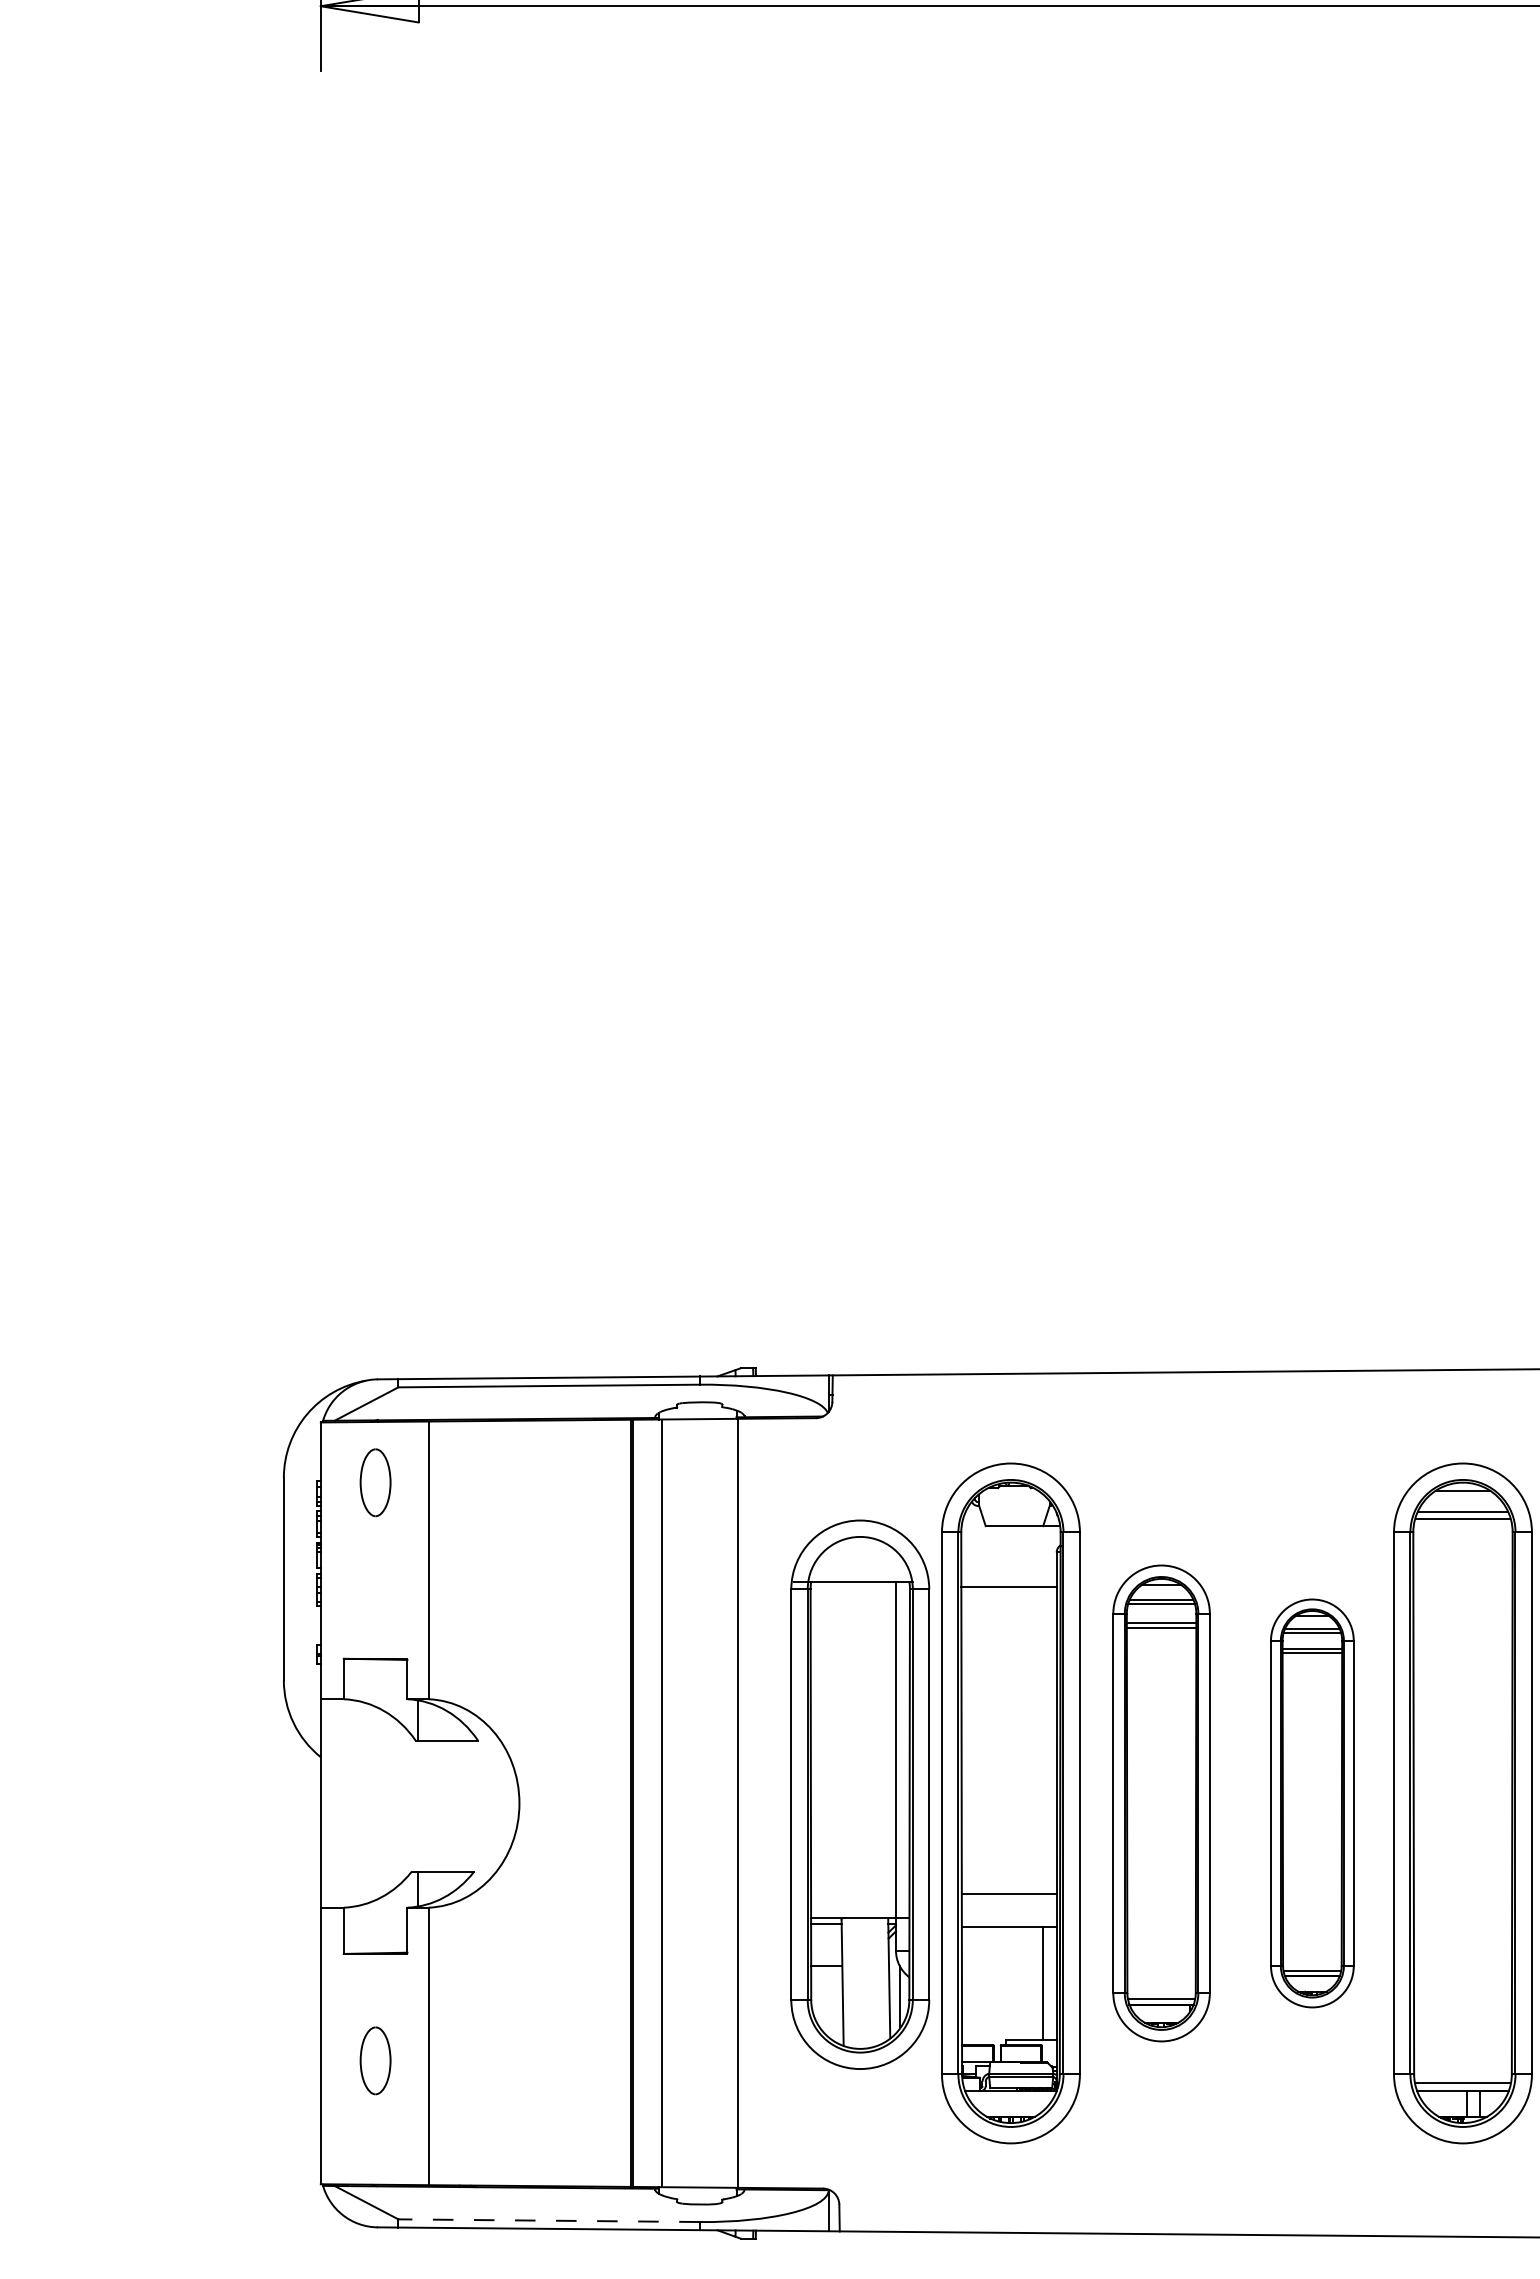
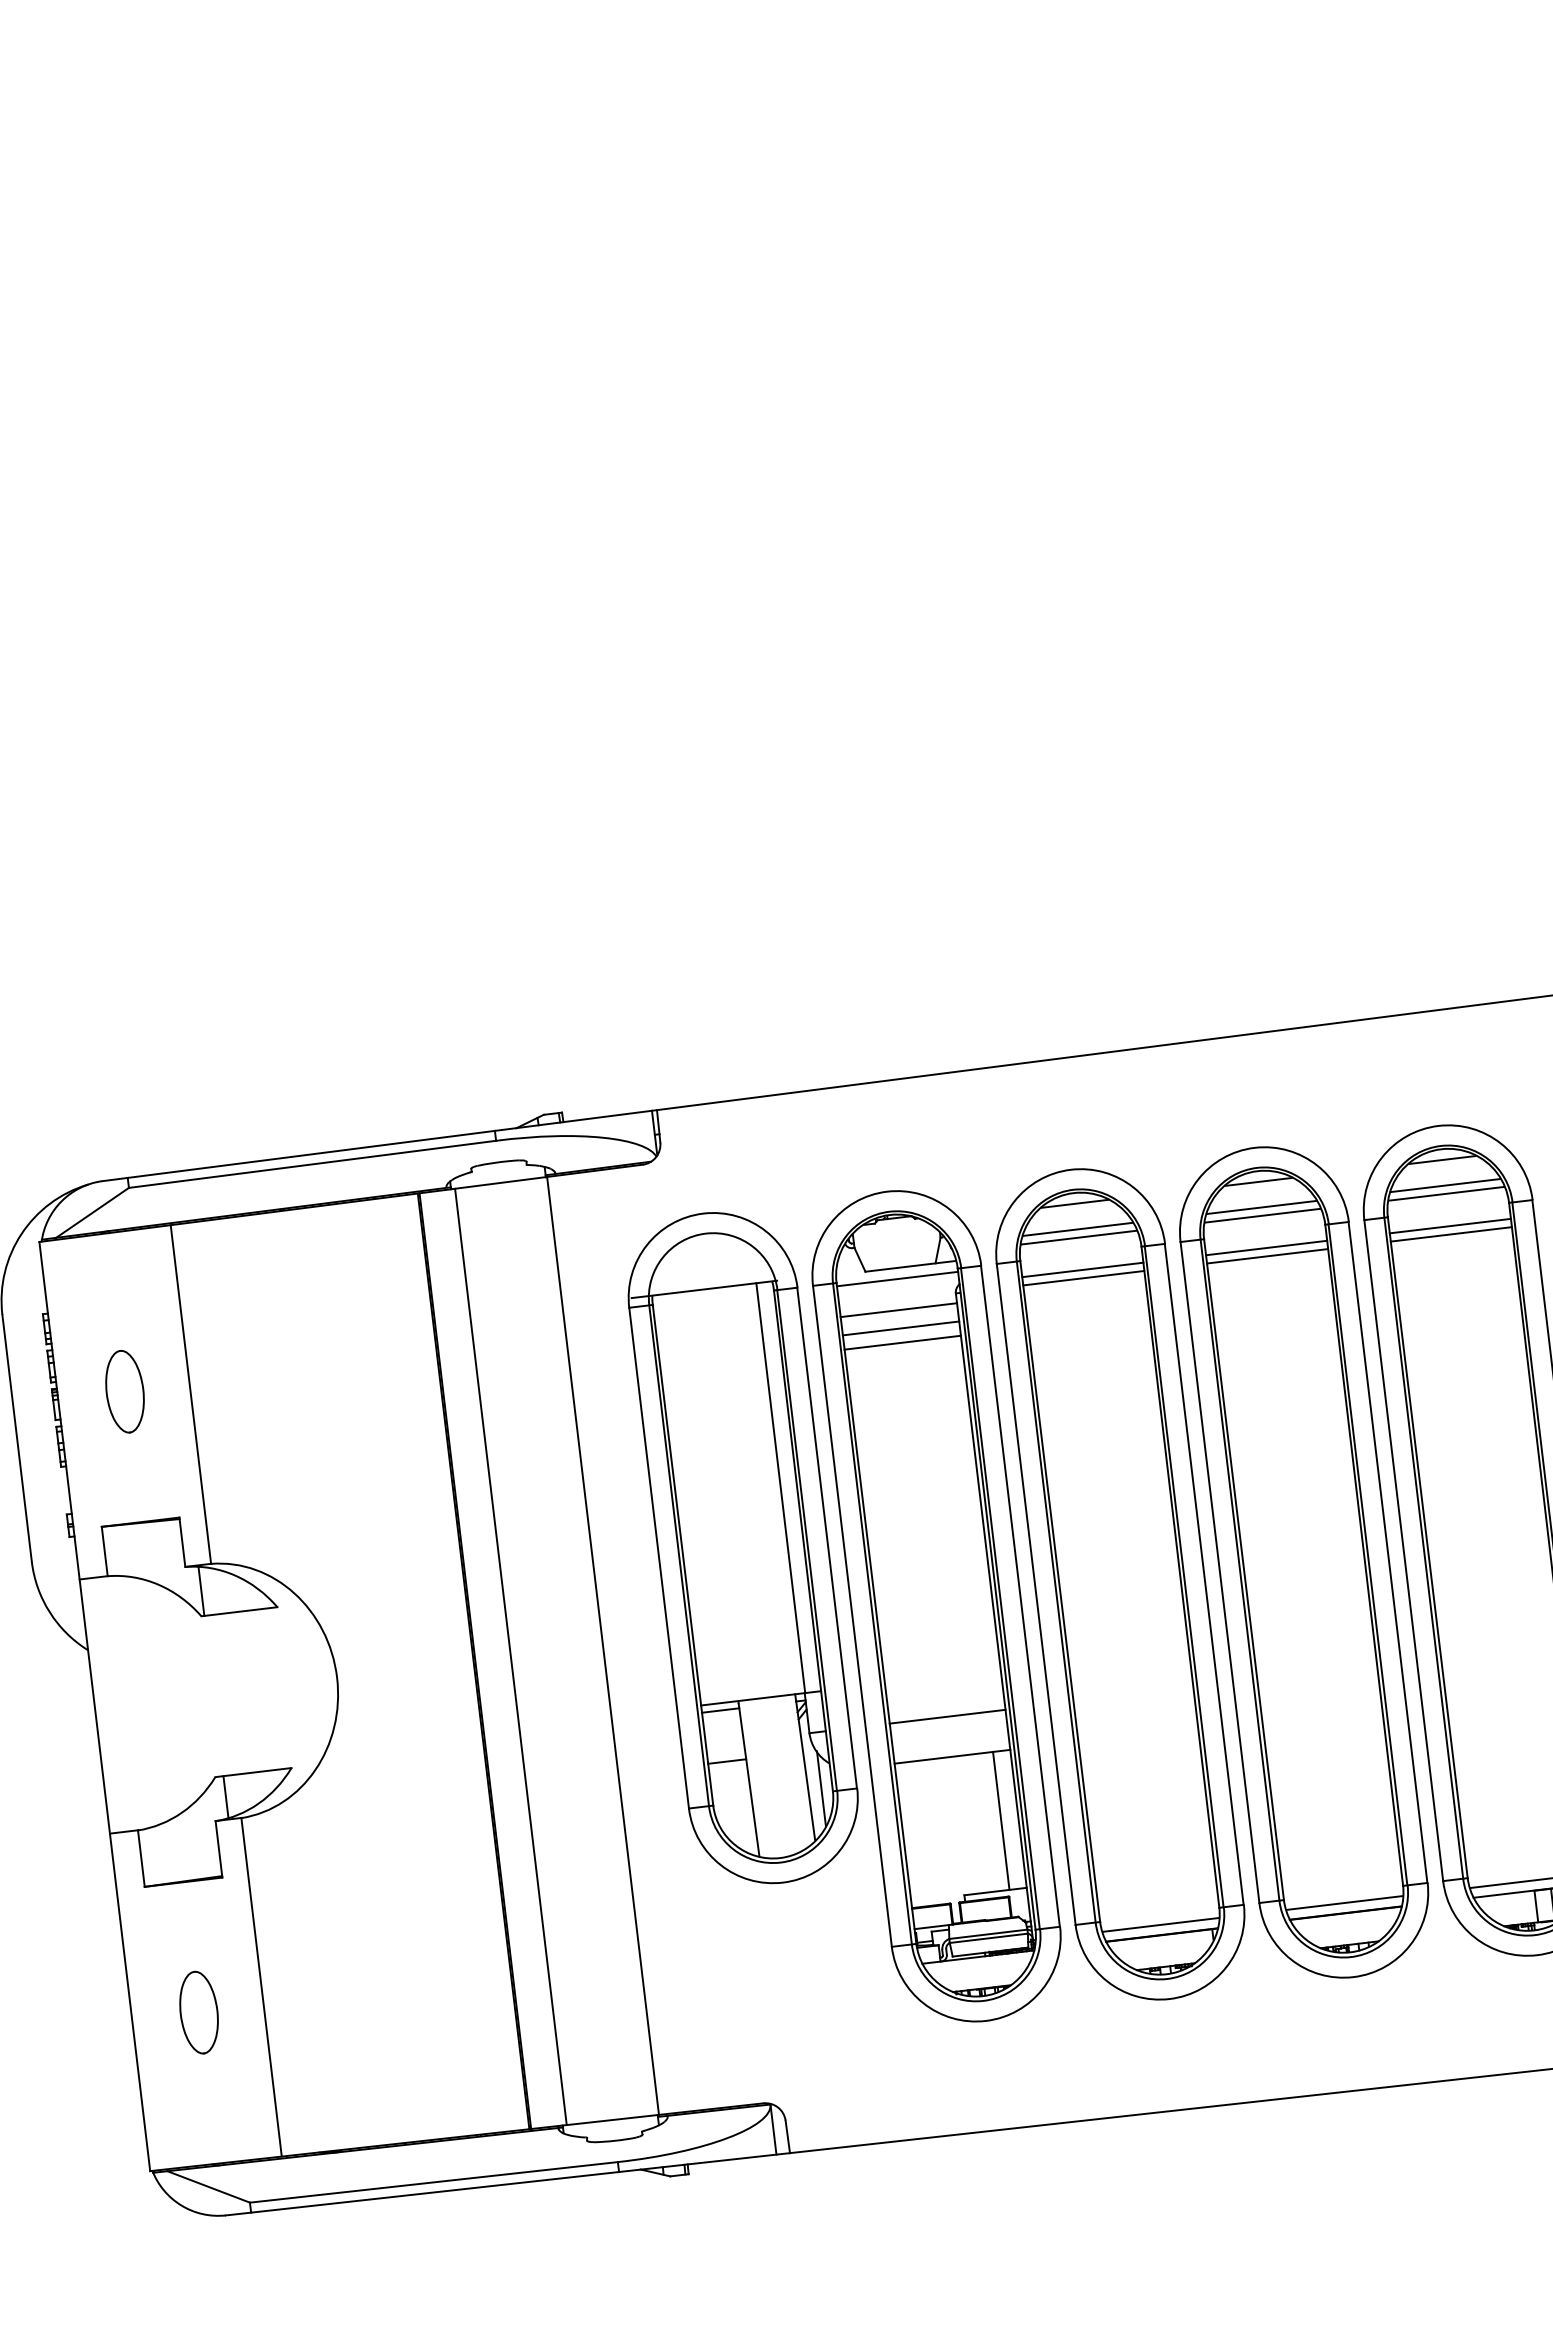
part: (375, 1482) -> (124, 1391), moved
line: (1010, 1535) -> (897, 1279), added
line: (1462, 1545) -> (1449, 1226), added
line: (1462, 1552) -> (1450, 1234), added
line: (1008, 1560) -> (898, 1310), added
line: (1008, 1575) -> (900, 1328), added
part: (860, 1794) -> (743, 1547), moved
part: (1161, 1803) -> (1120, 1584), size x1.43
part: (1312, 1803) -> (1304, 1562), size x1.67
line: (549, 2220) -> (434, 2182), dashed -> solid

